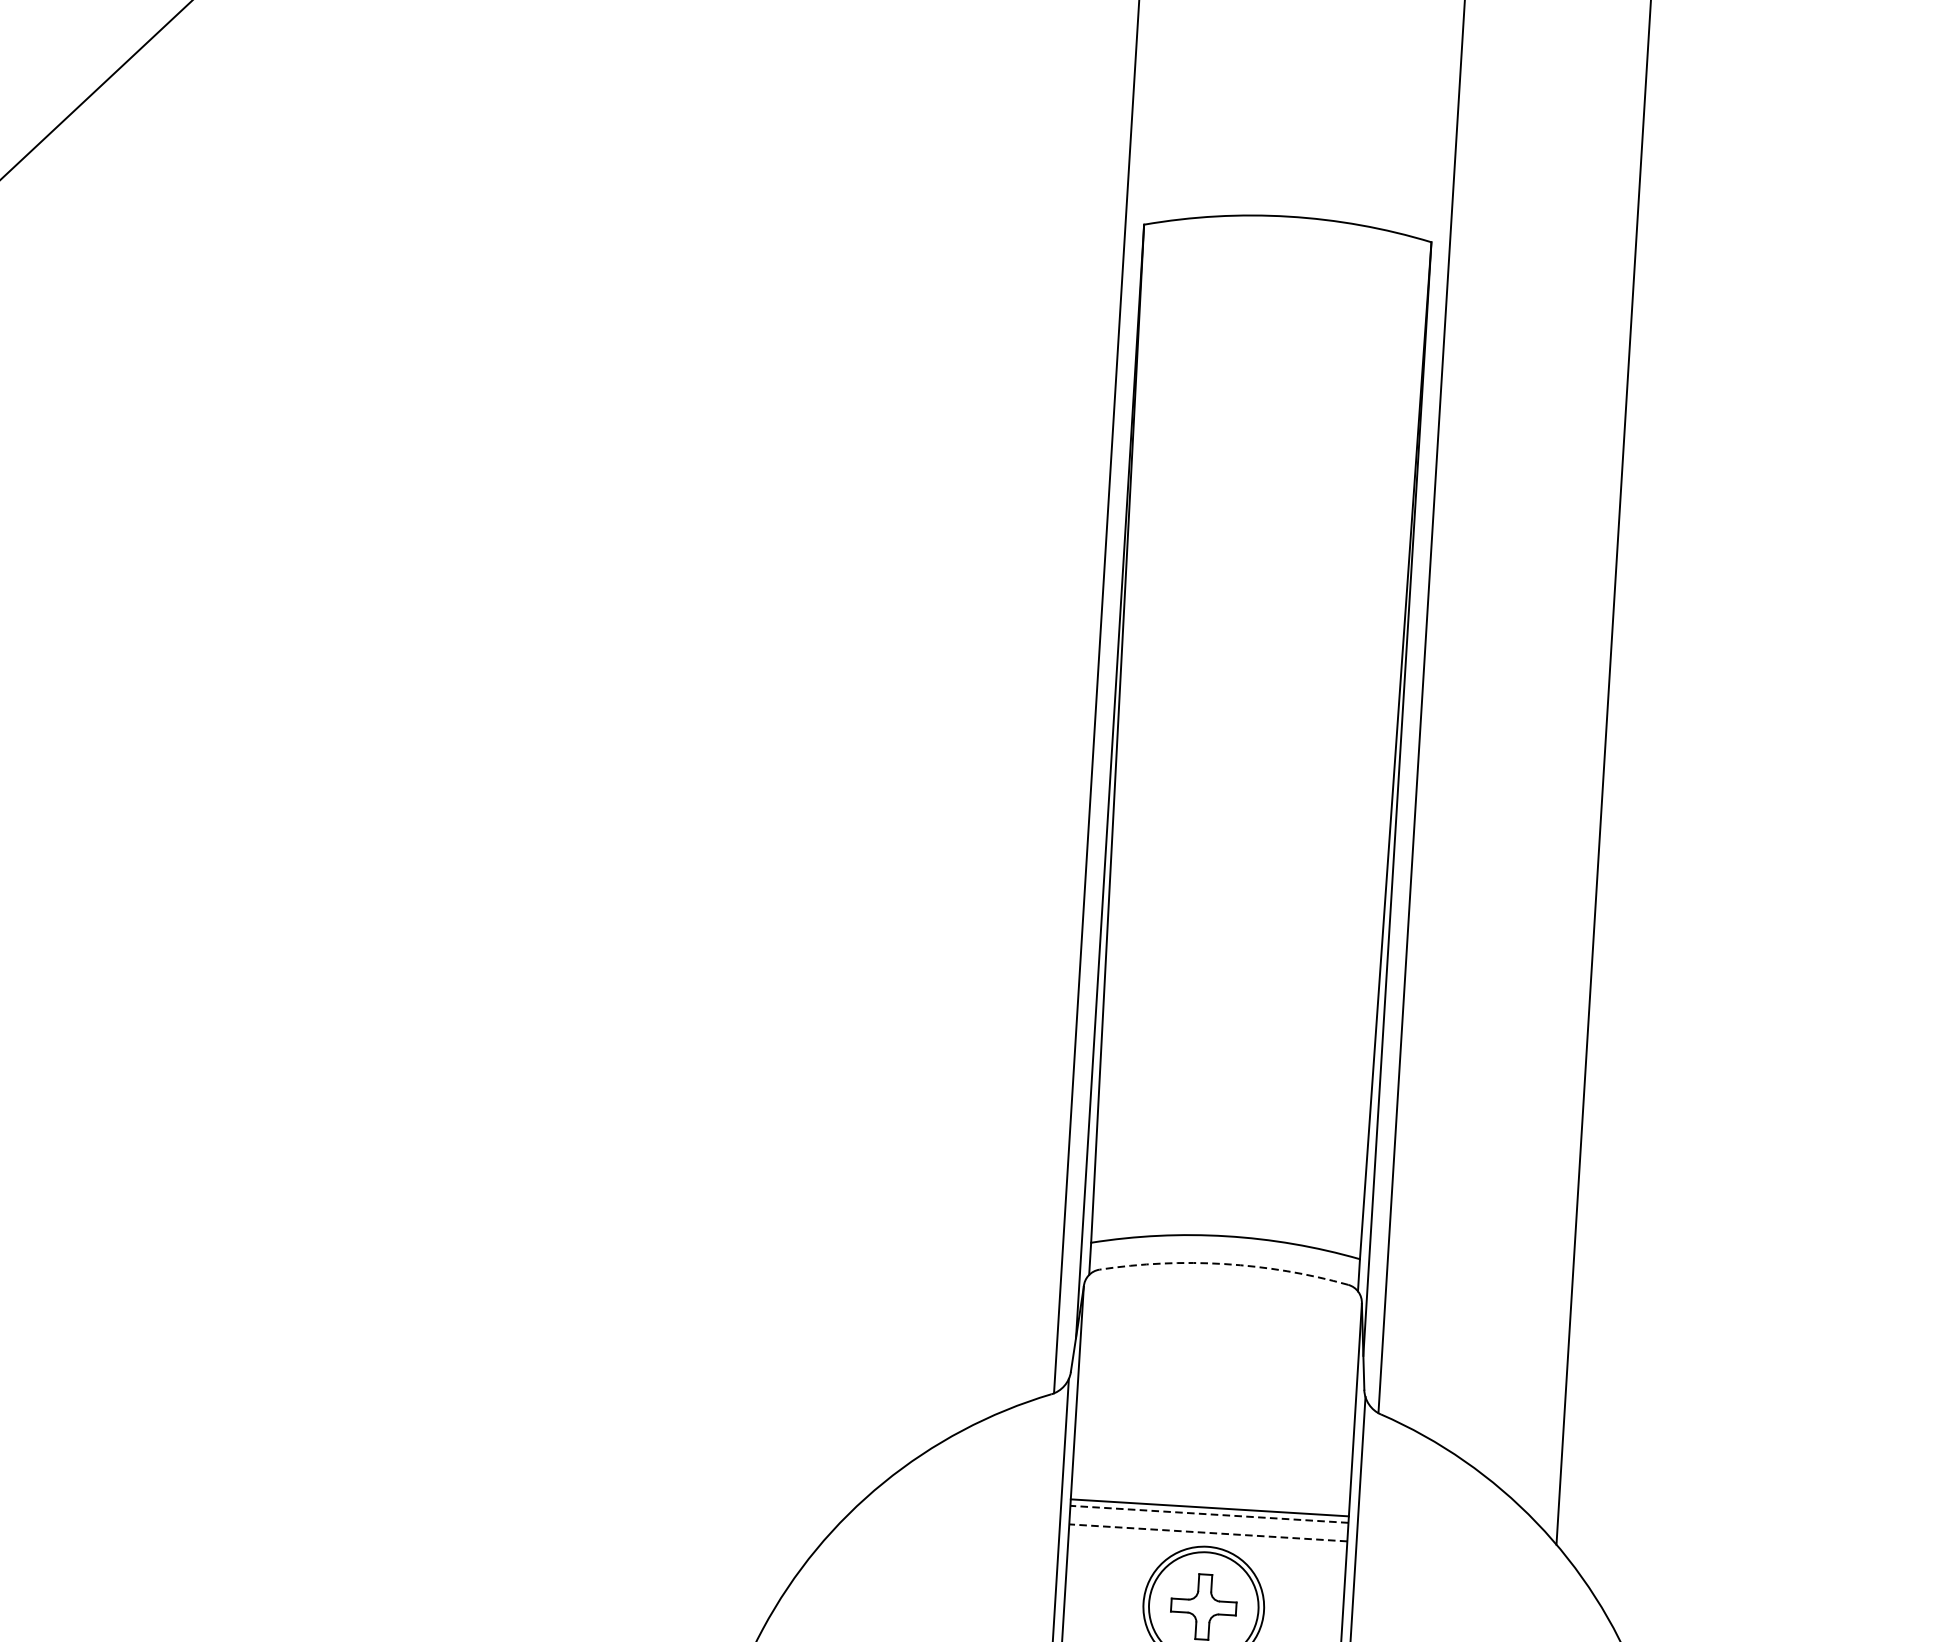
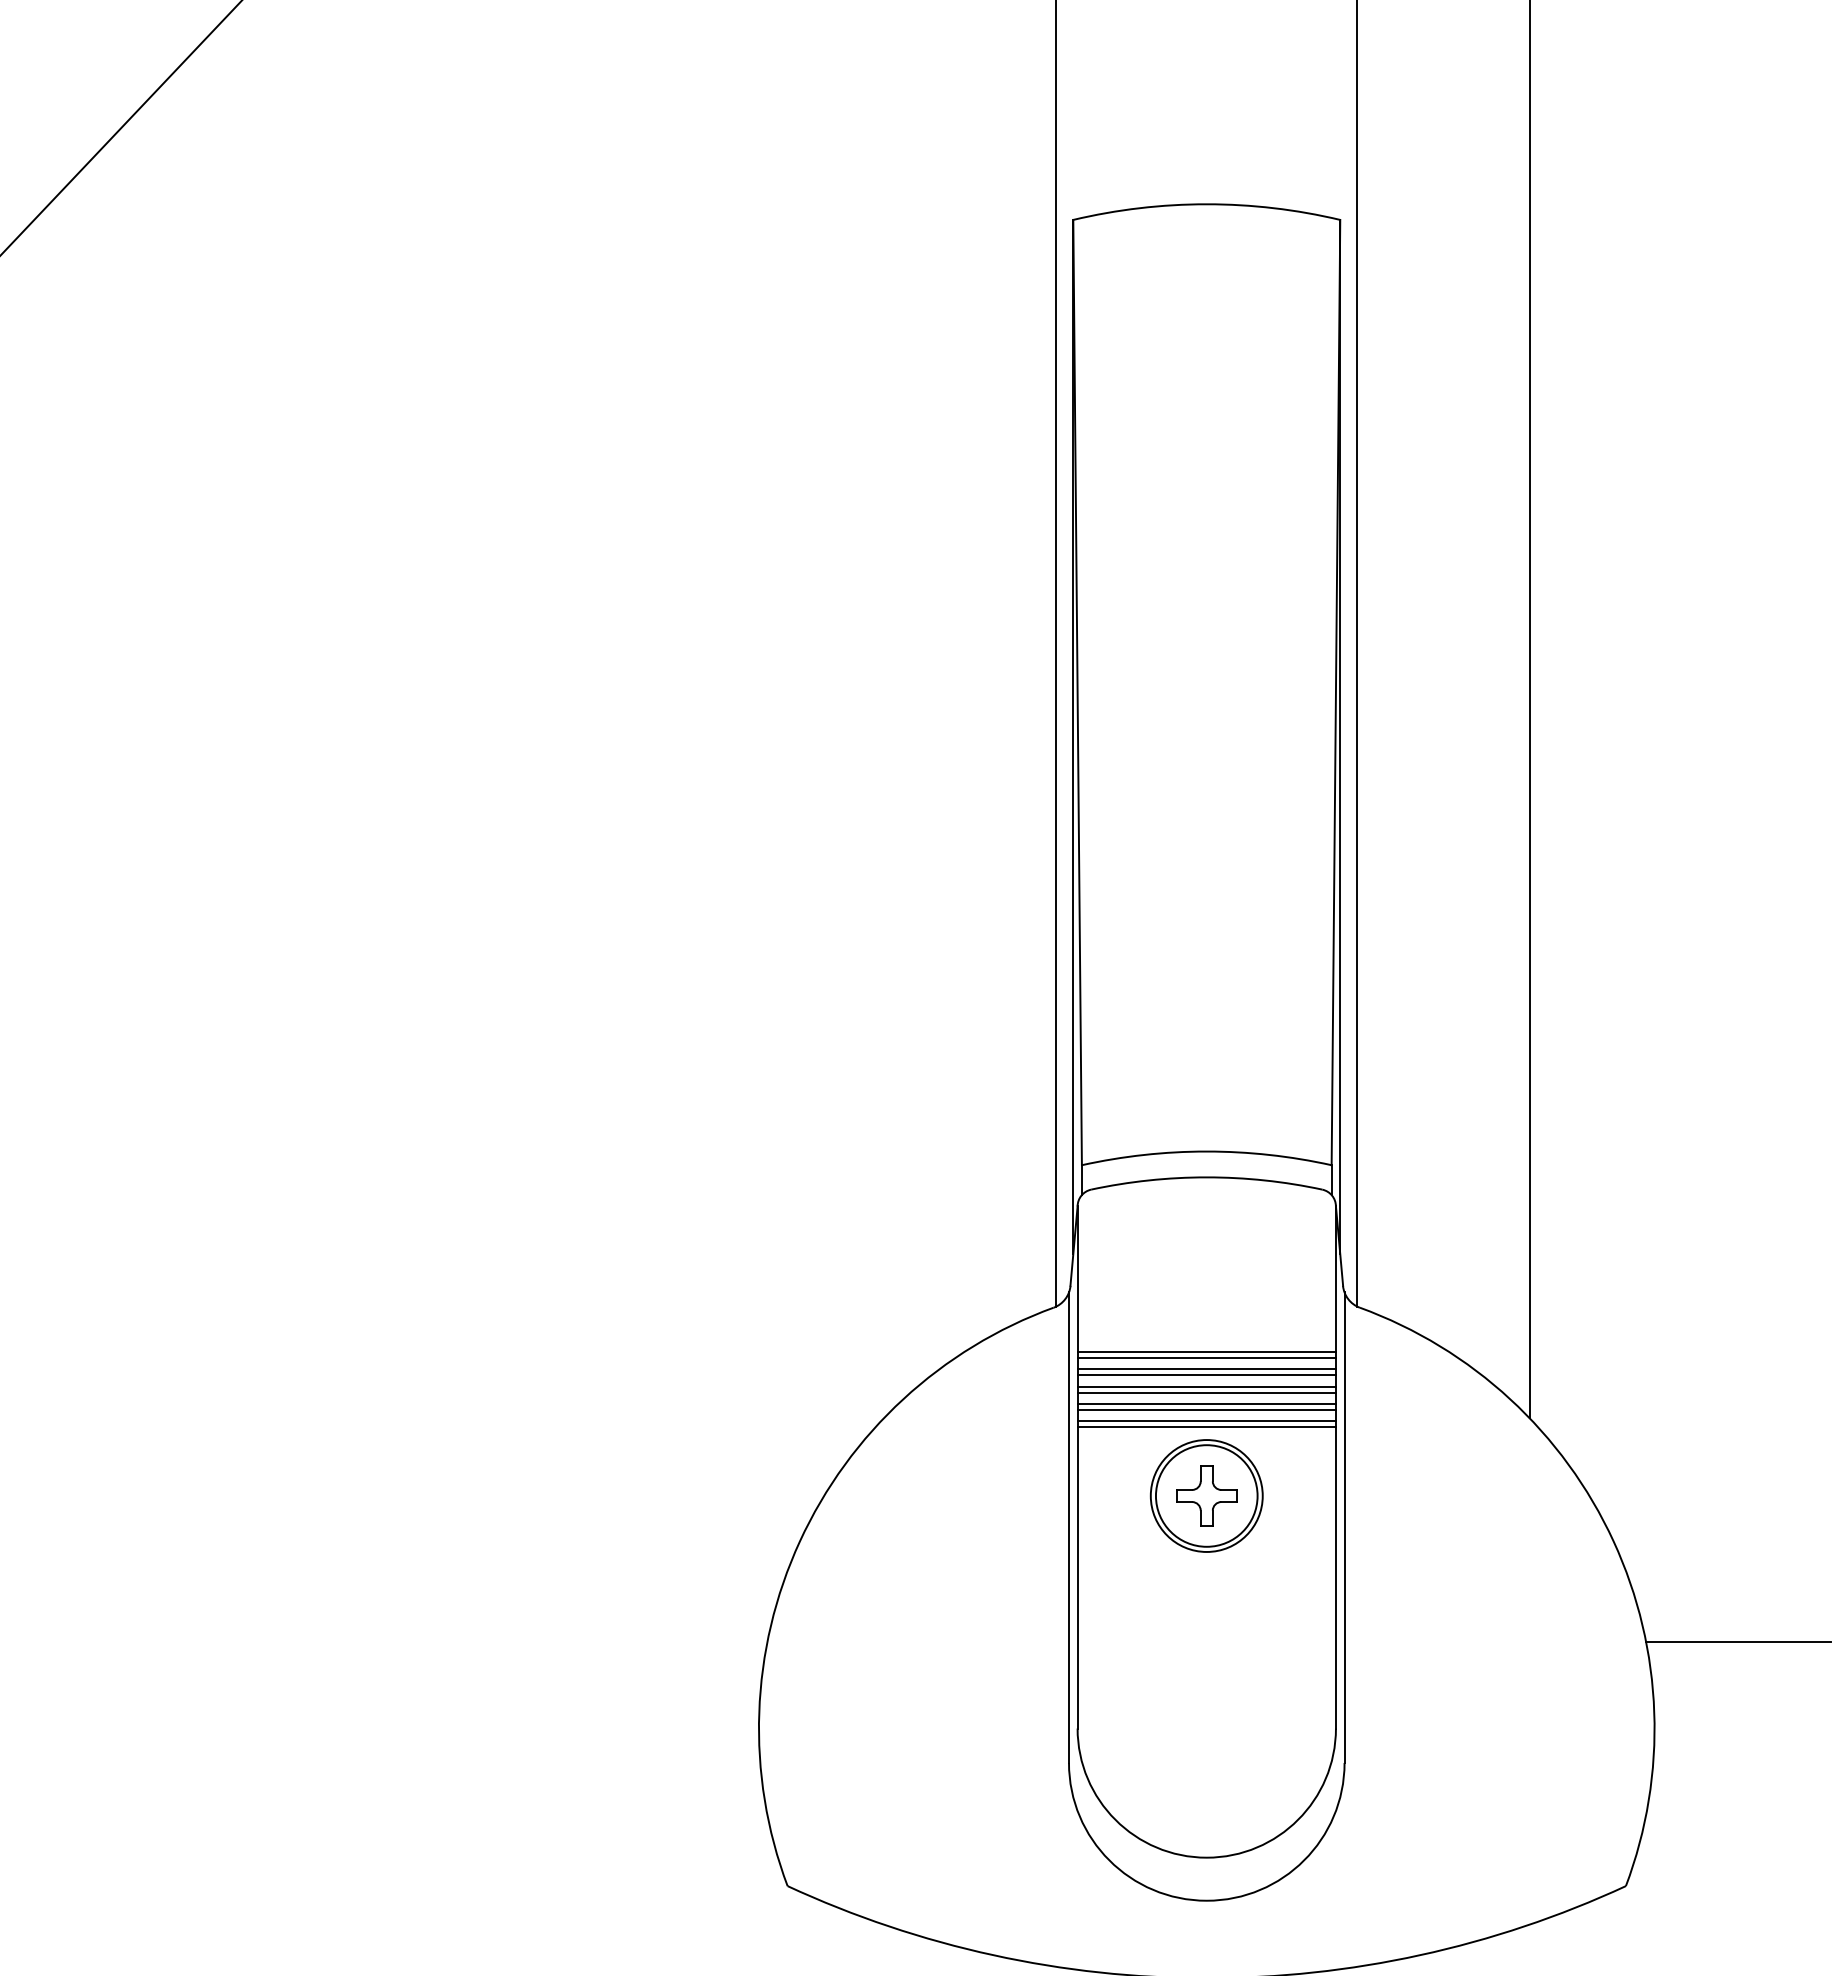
arc: (1224, 1264) -> (1206, 1177), dashed -> solid
line: (1212, 1452) -> (1206, 1352), added
line: (1212, 1459) -> (1206, 1358), added
line: (1211, 1470) -> (1206, 1369), added
line: (1211, 1477) -> (1206, 1375), added
line: (1210, 1489) -> (1206, 1386), added
line: (1210, 1495) -> (1206, 1392), added
line: (1209, 1513) -> (1206, 1409), dashed -> solid
line: (1208, 1526) -> (1206, 1421), added
line: (1207, 1533) -> (1206, 1427), dashed -> solid

